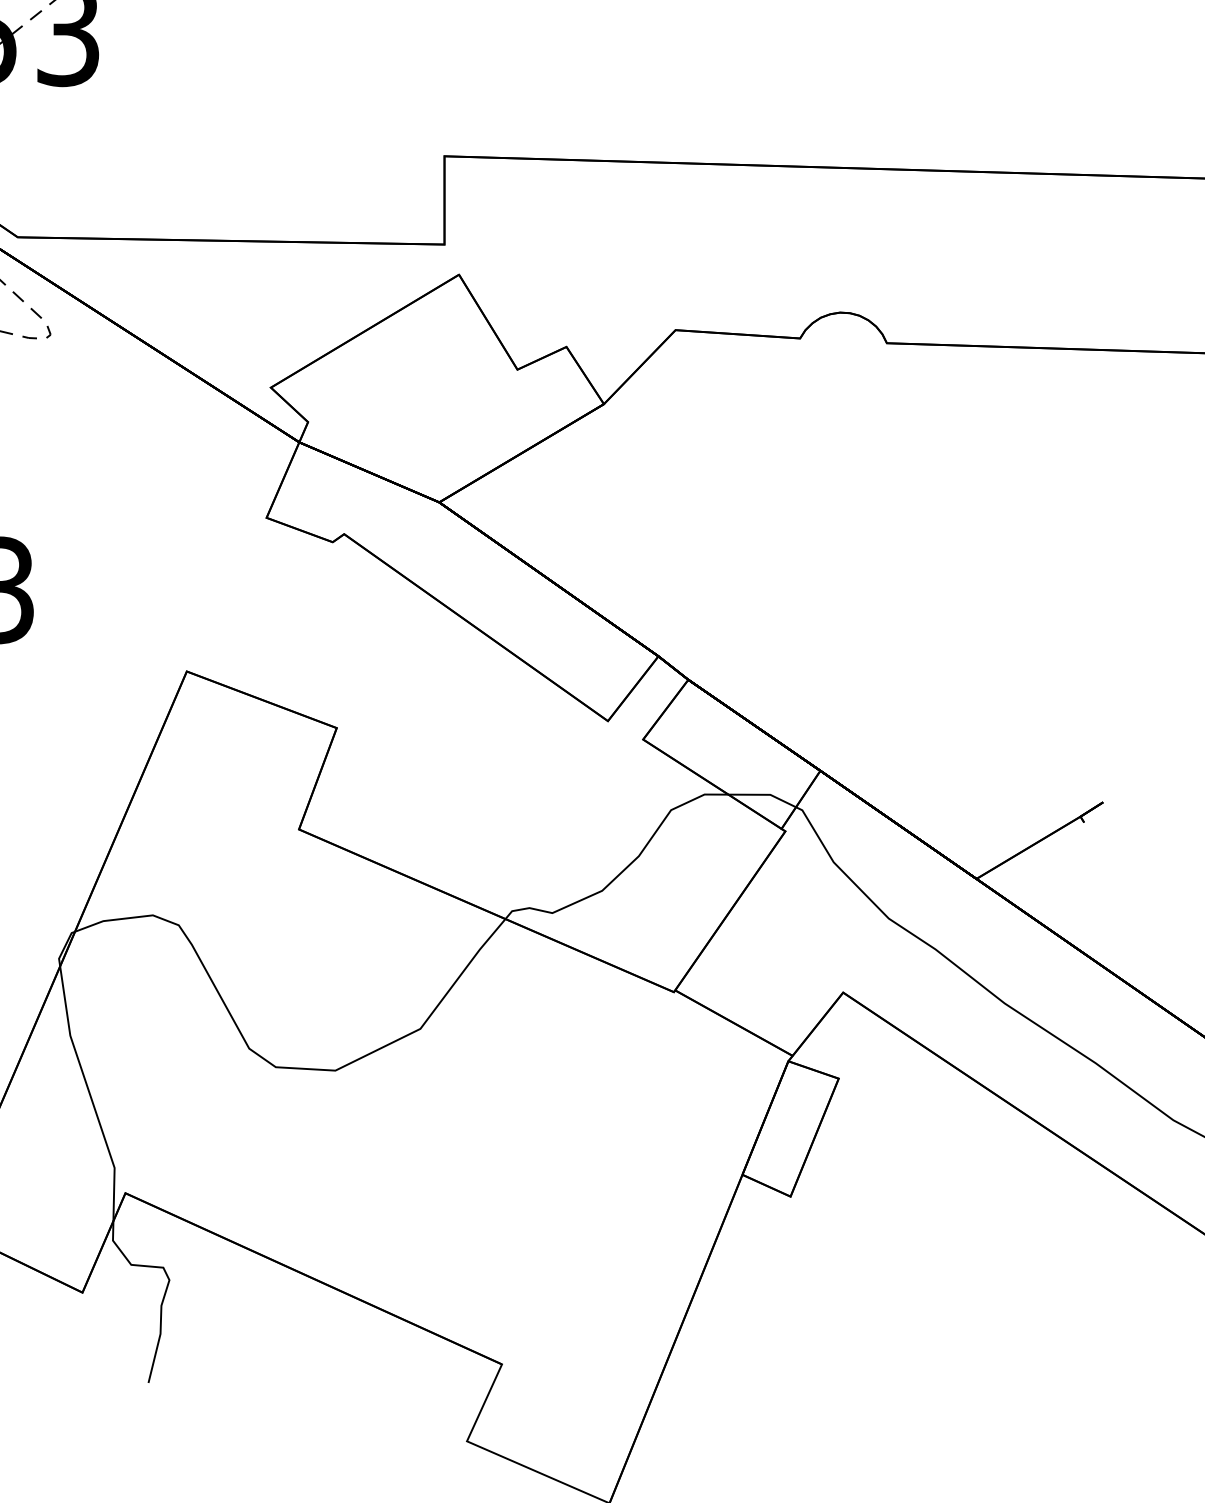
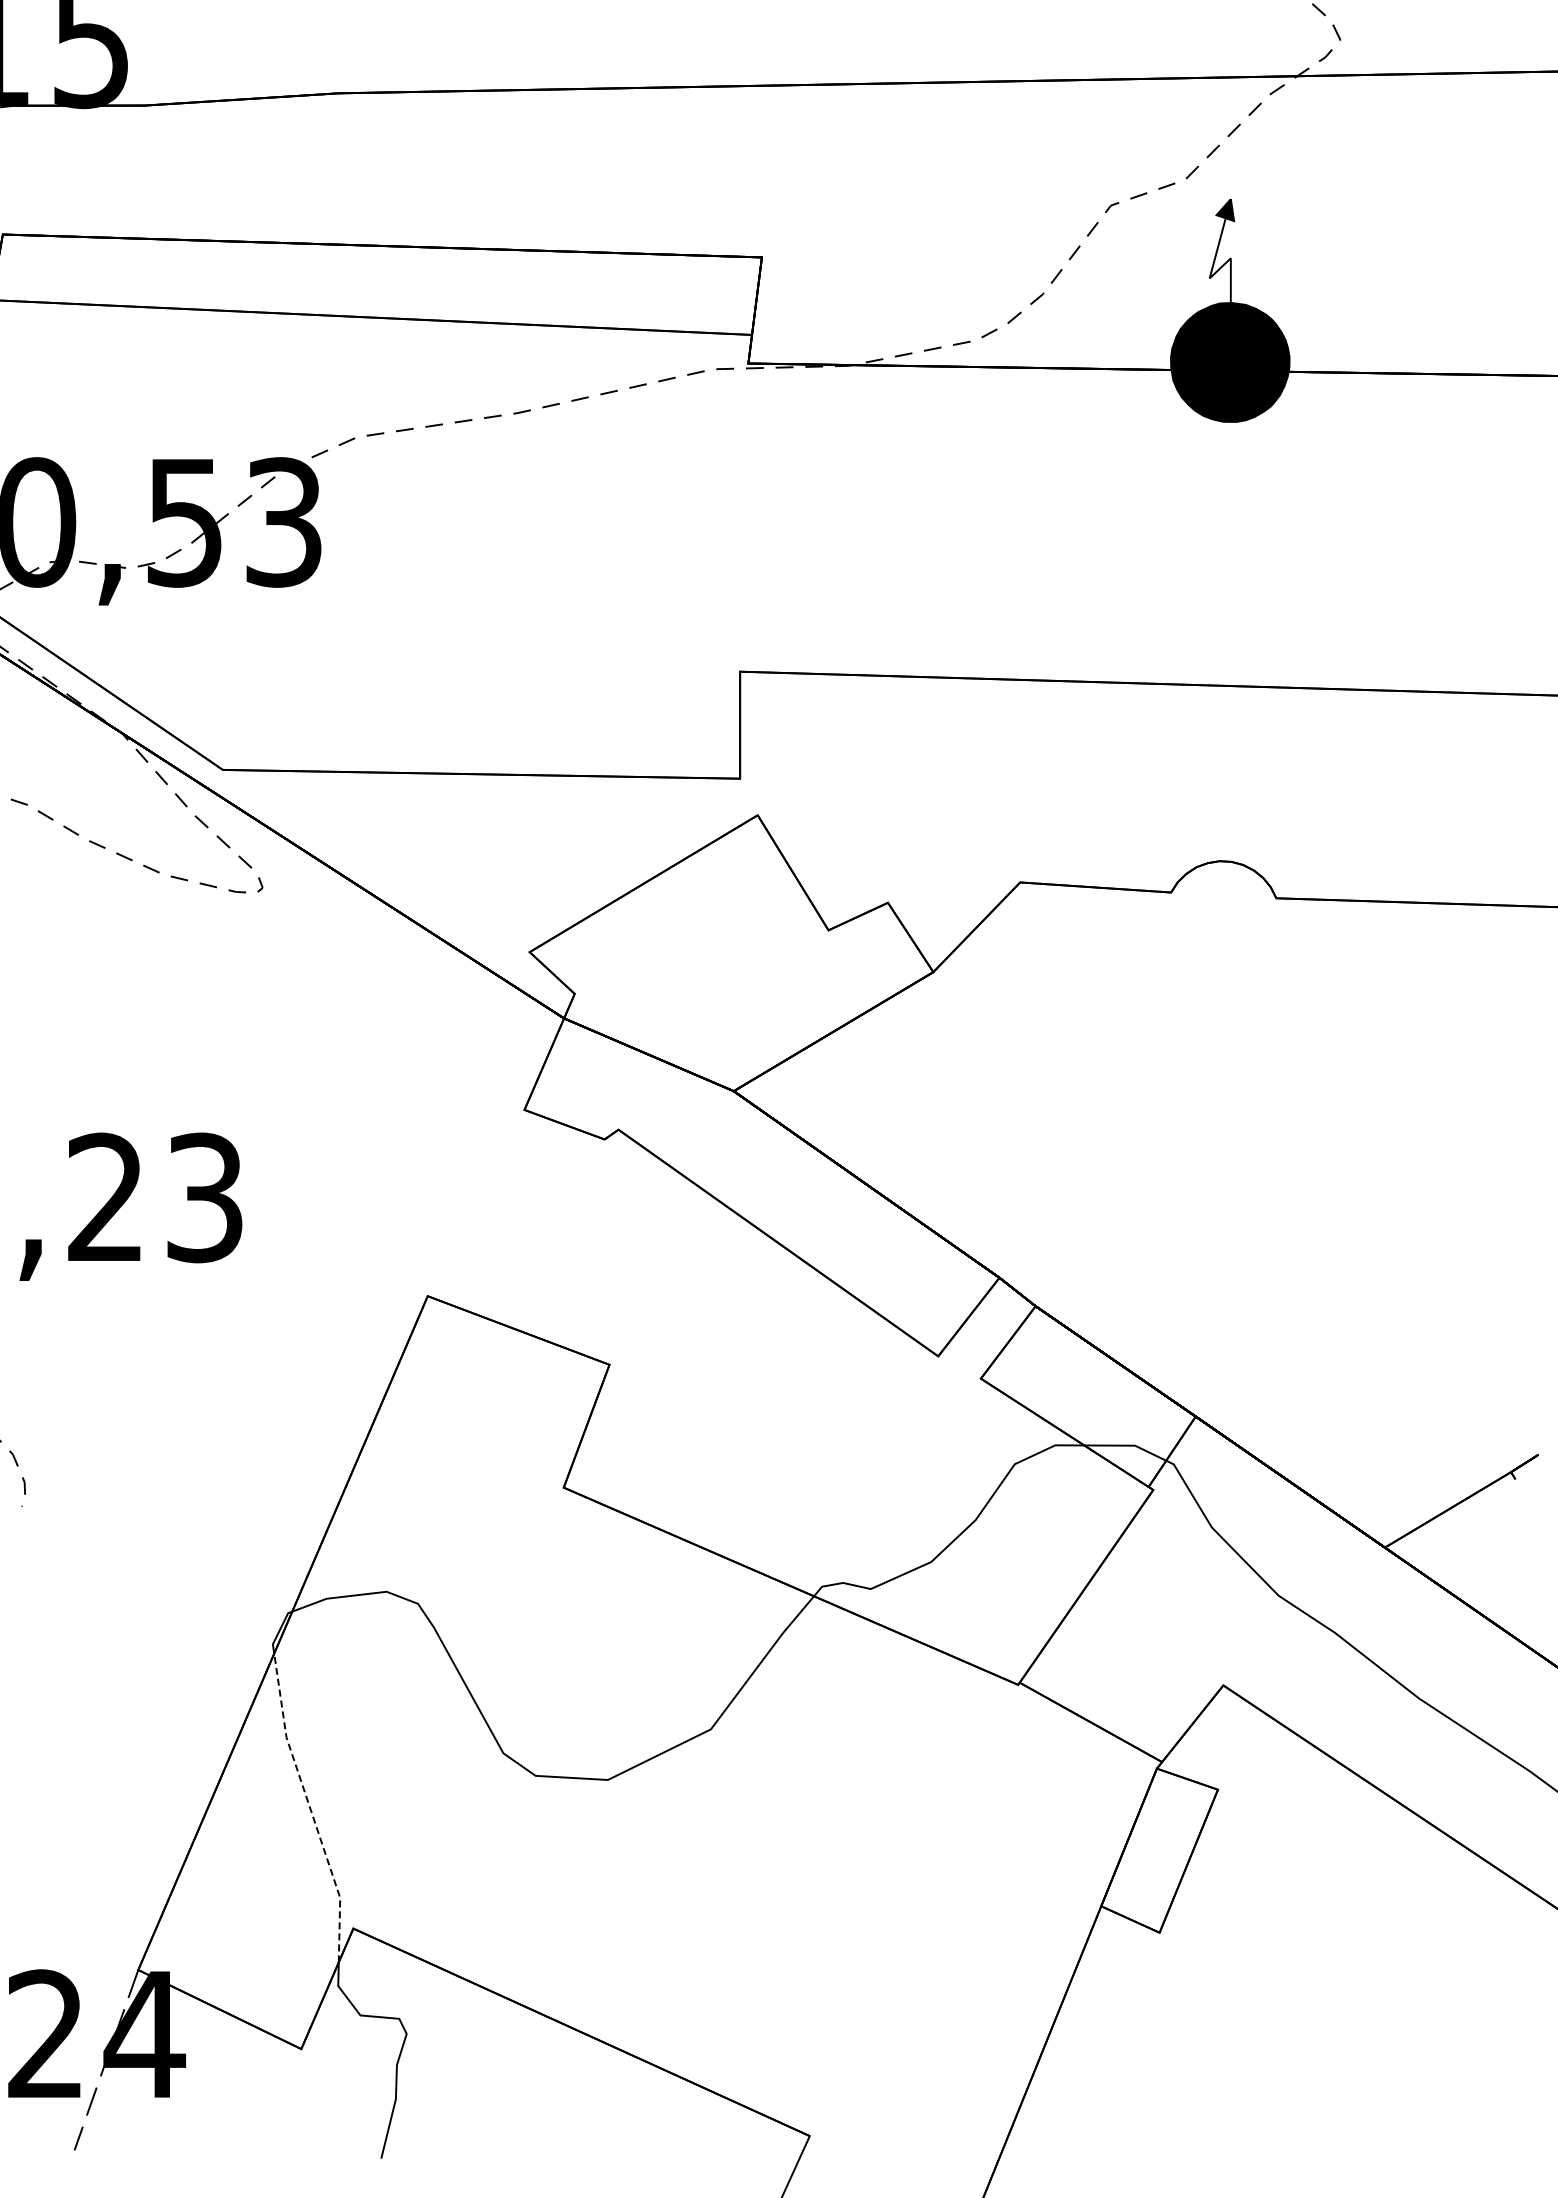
line: (90, 1094) -> (310, 1808), solid -> dashed

